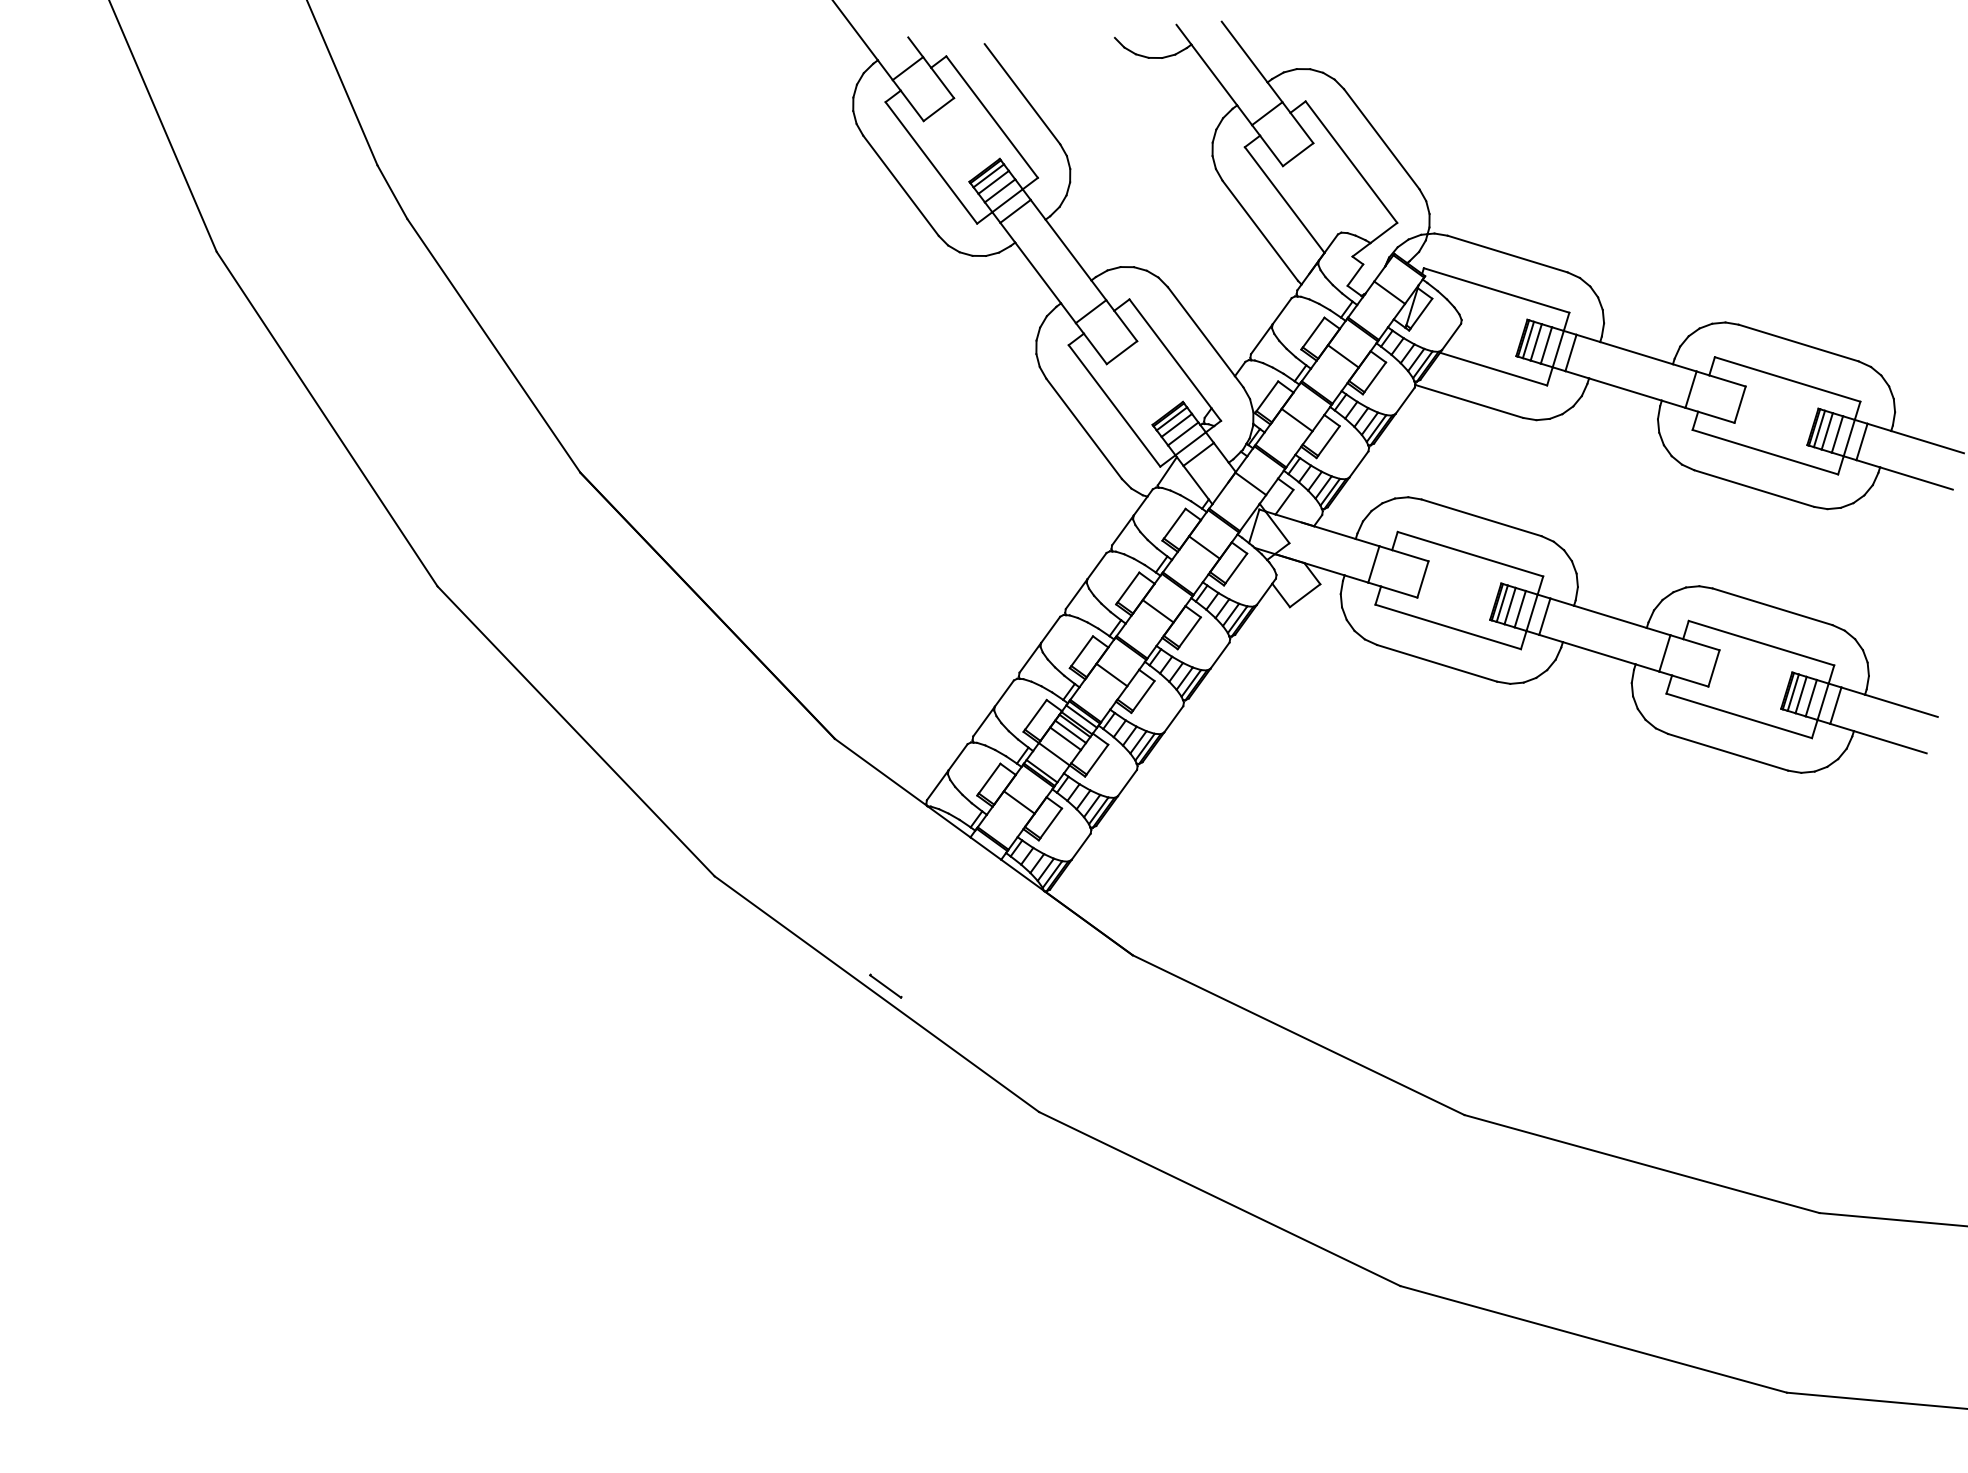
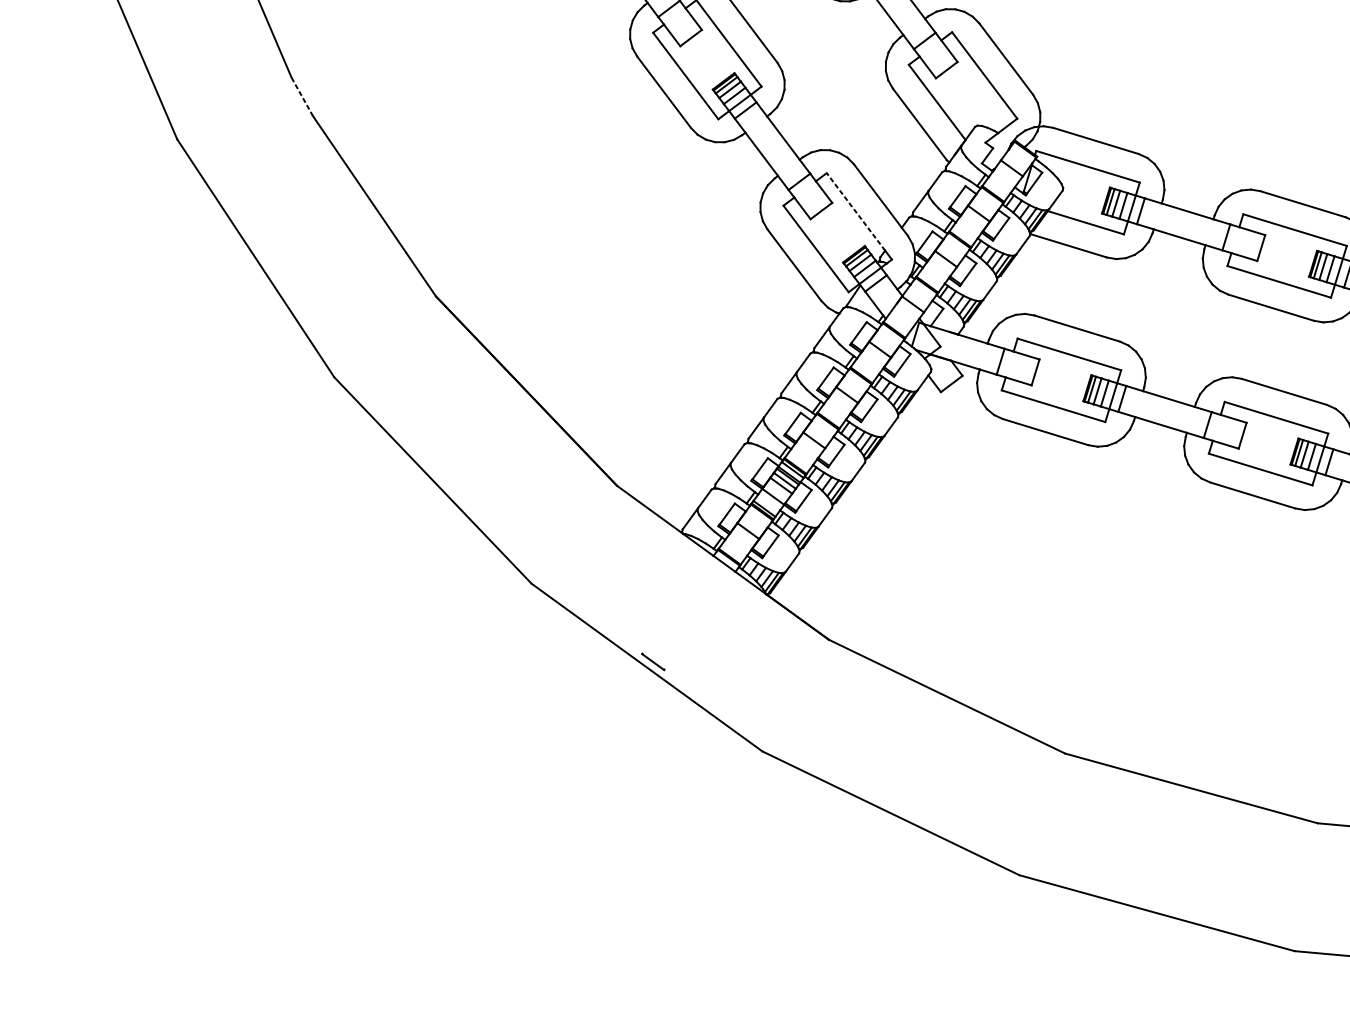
line: (392, 192) -> (302, 97), solid -> dashed
line: (1170, 353) -> (855, 211), solid -> dashed

